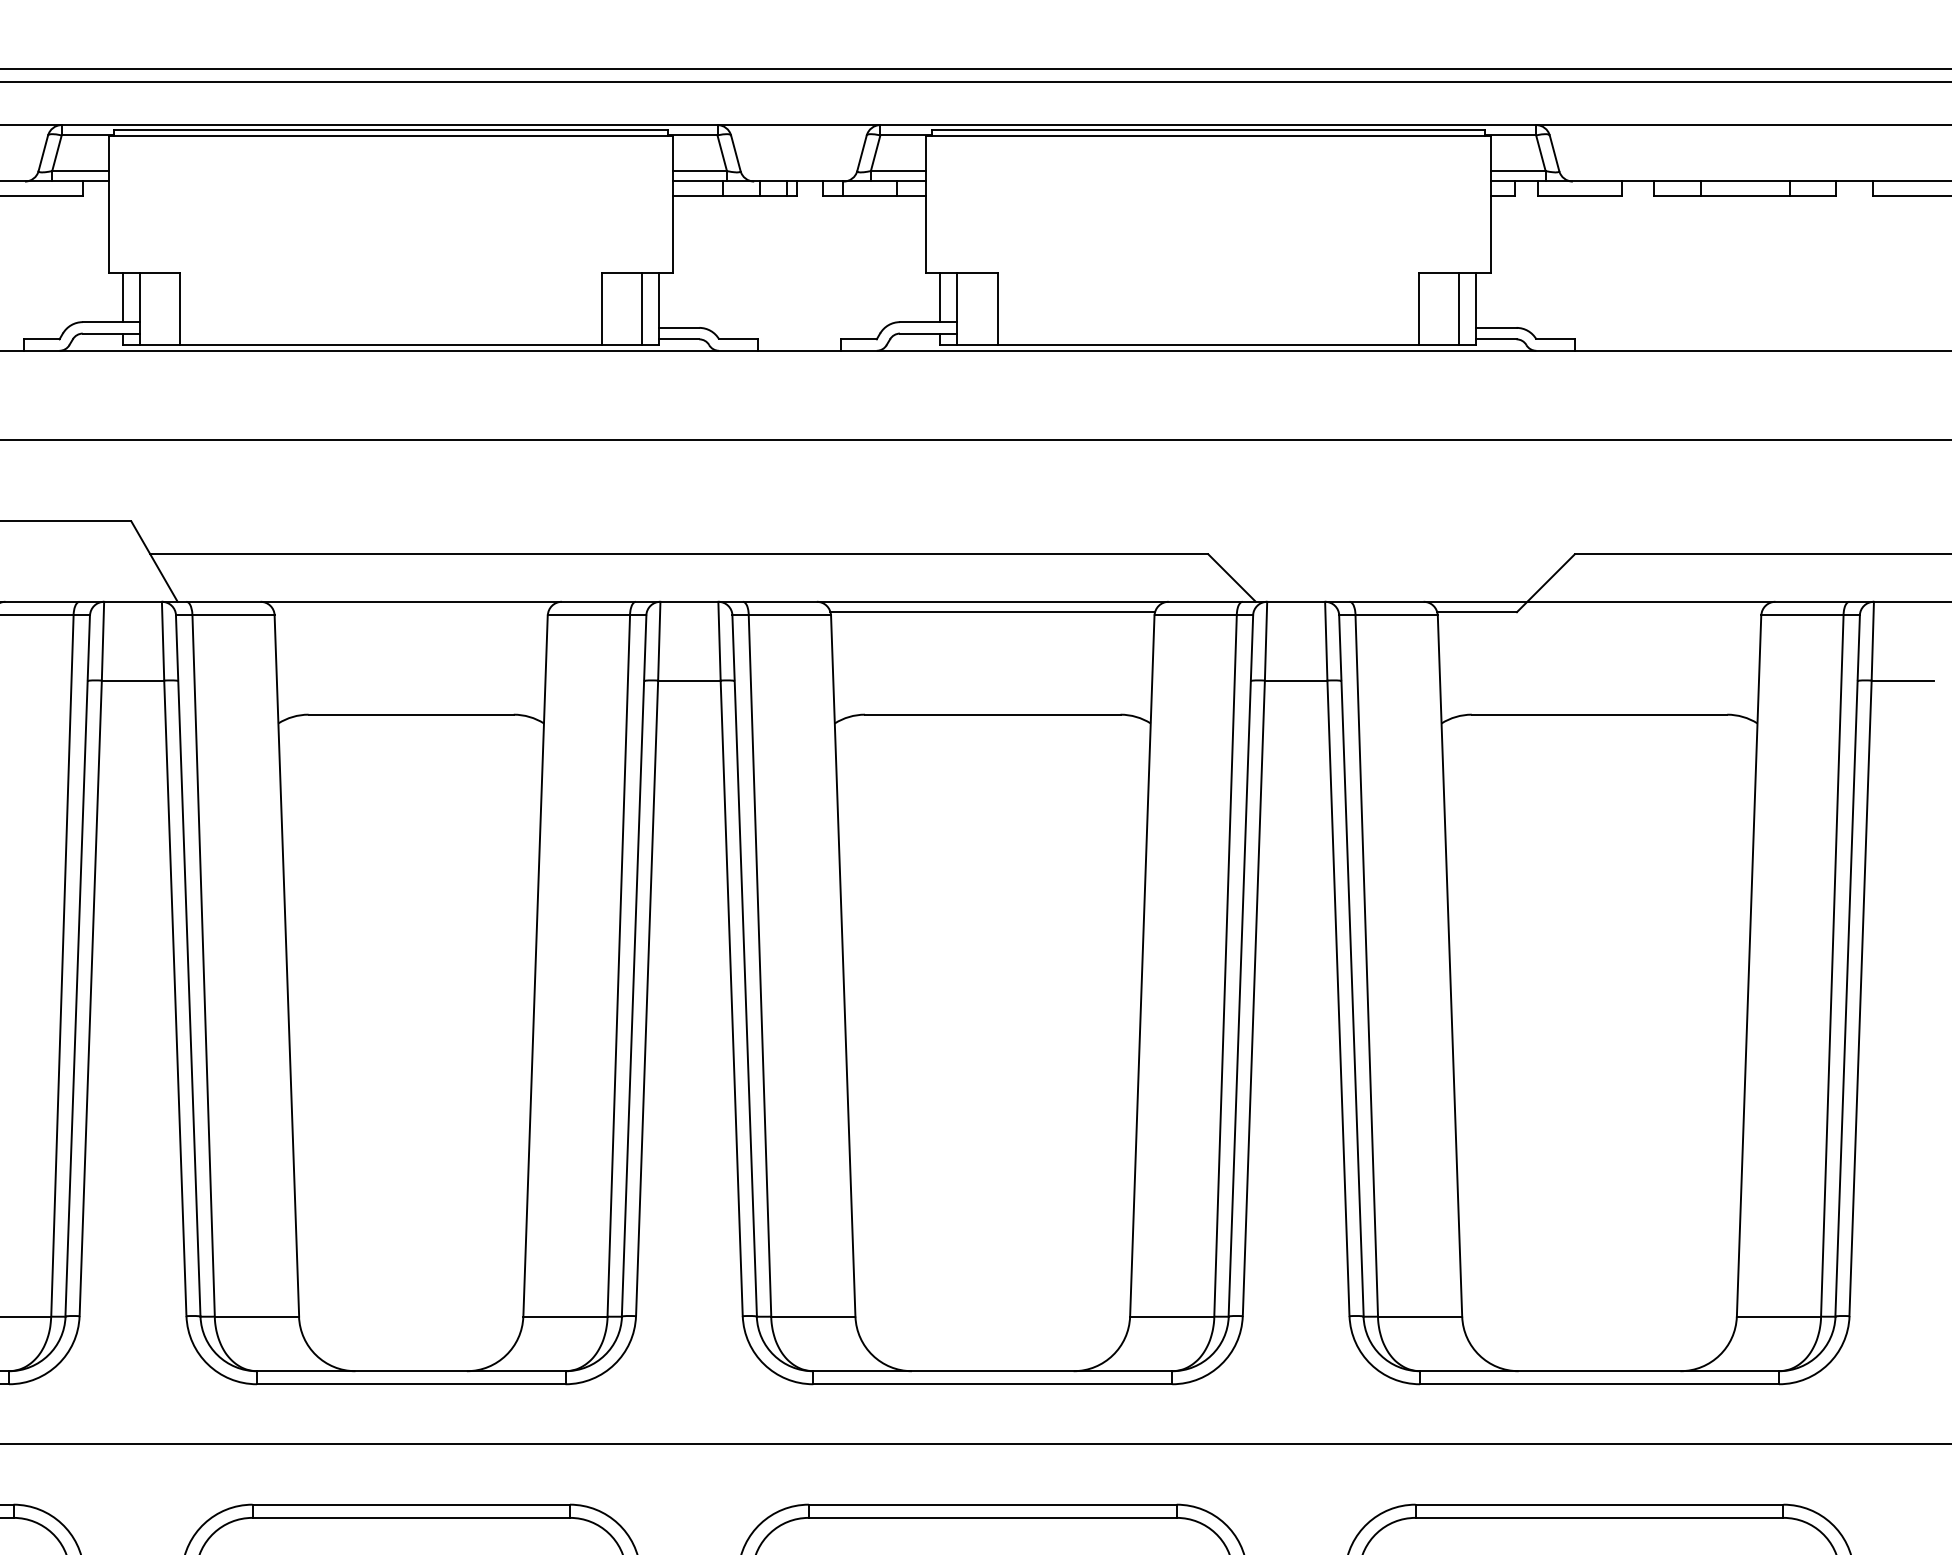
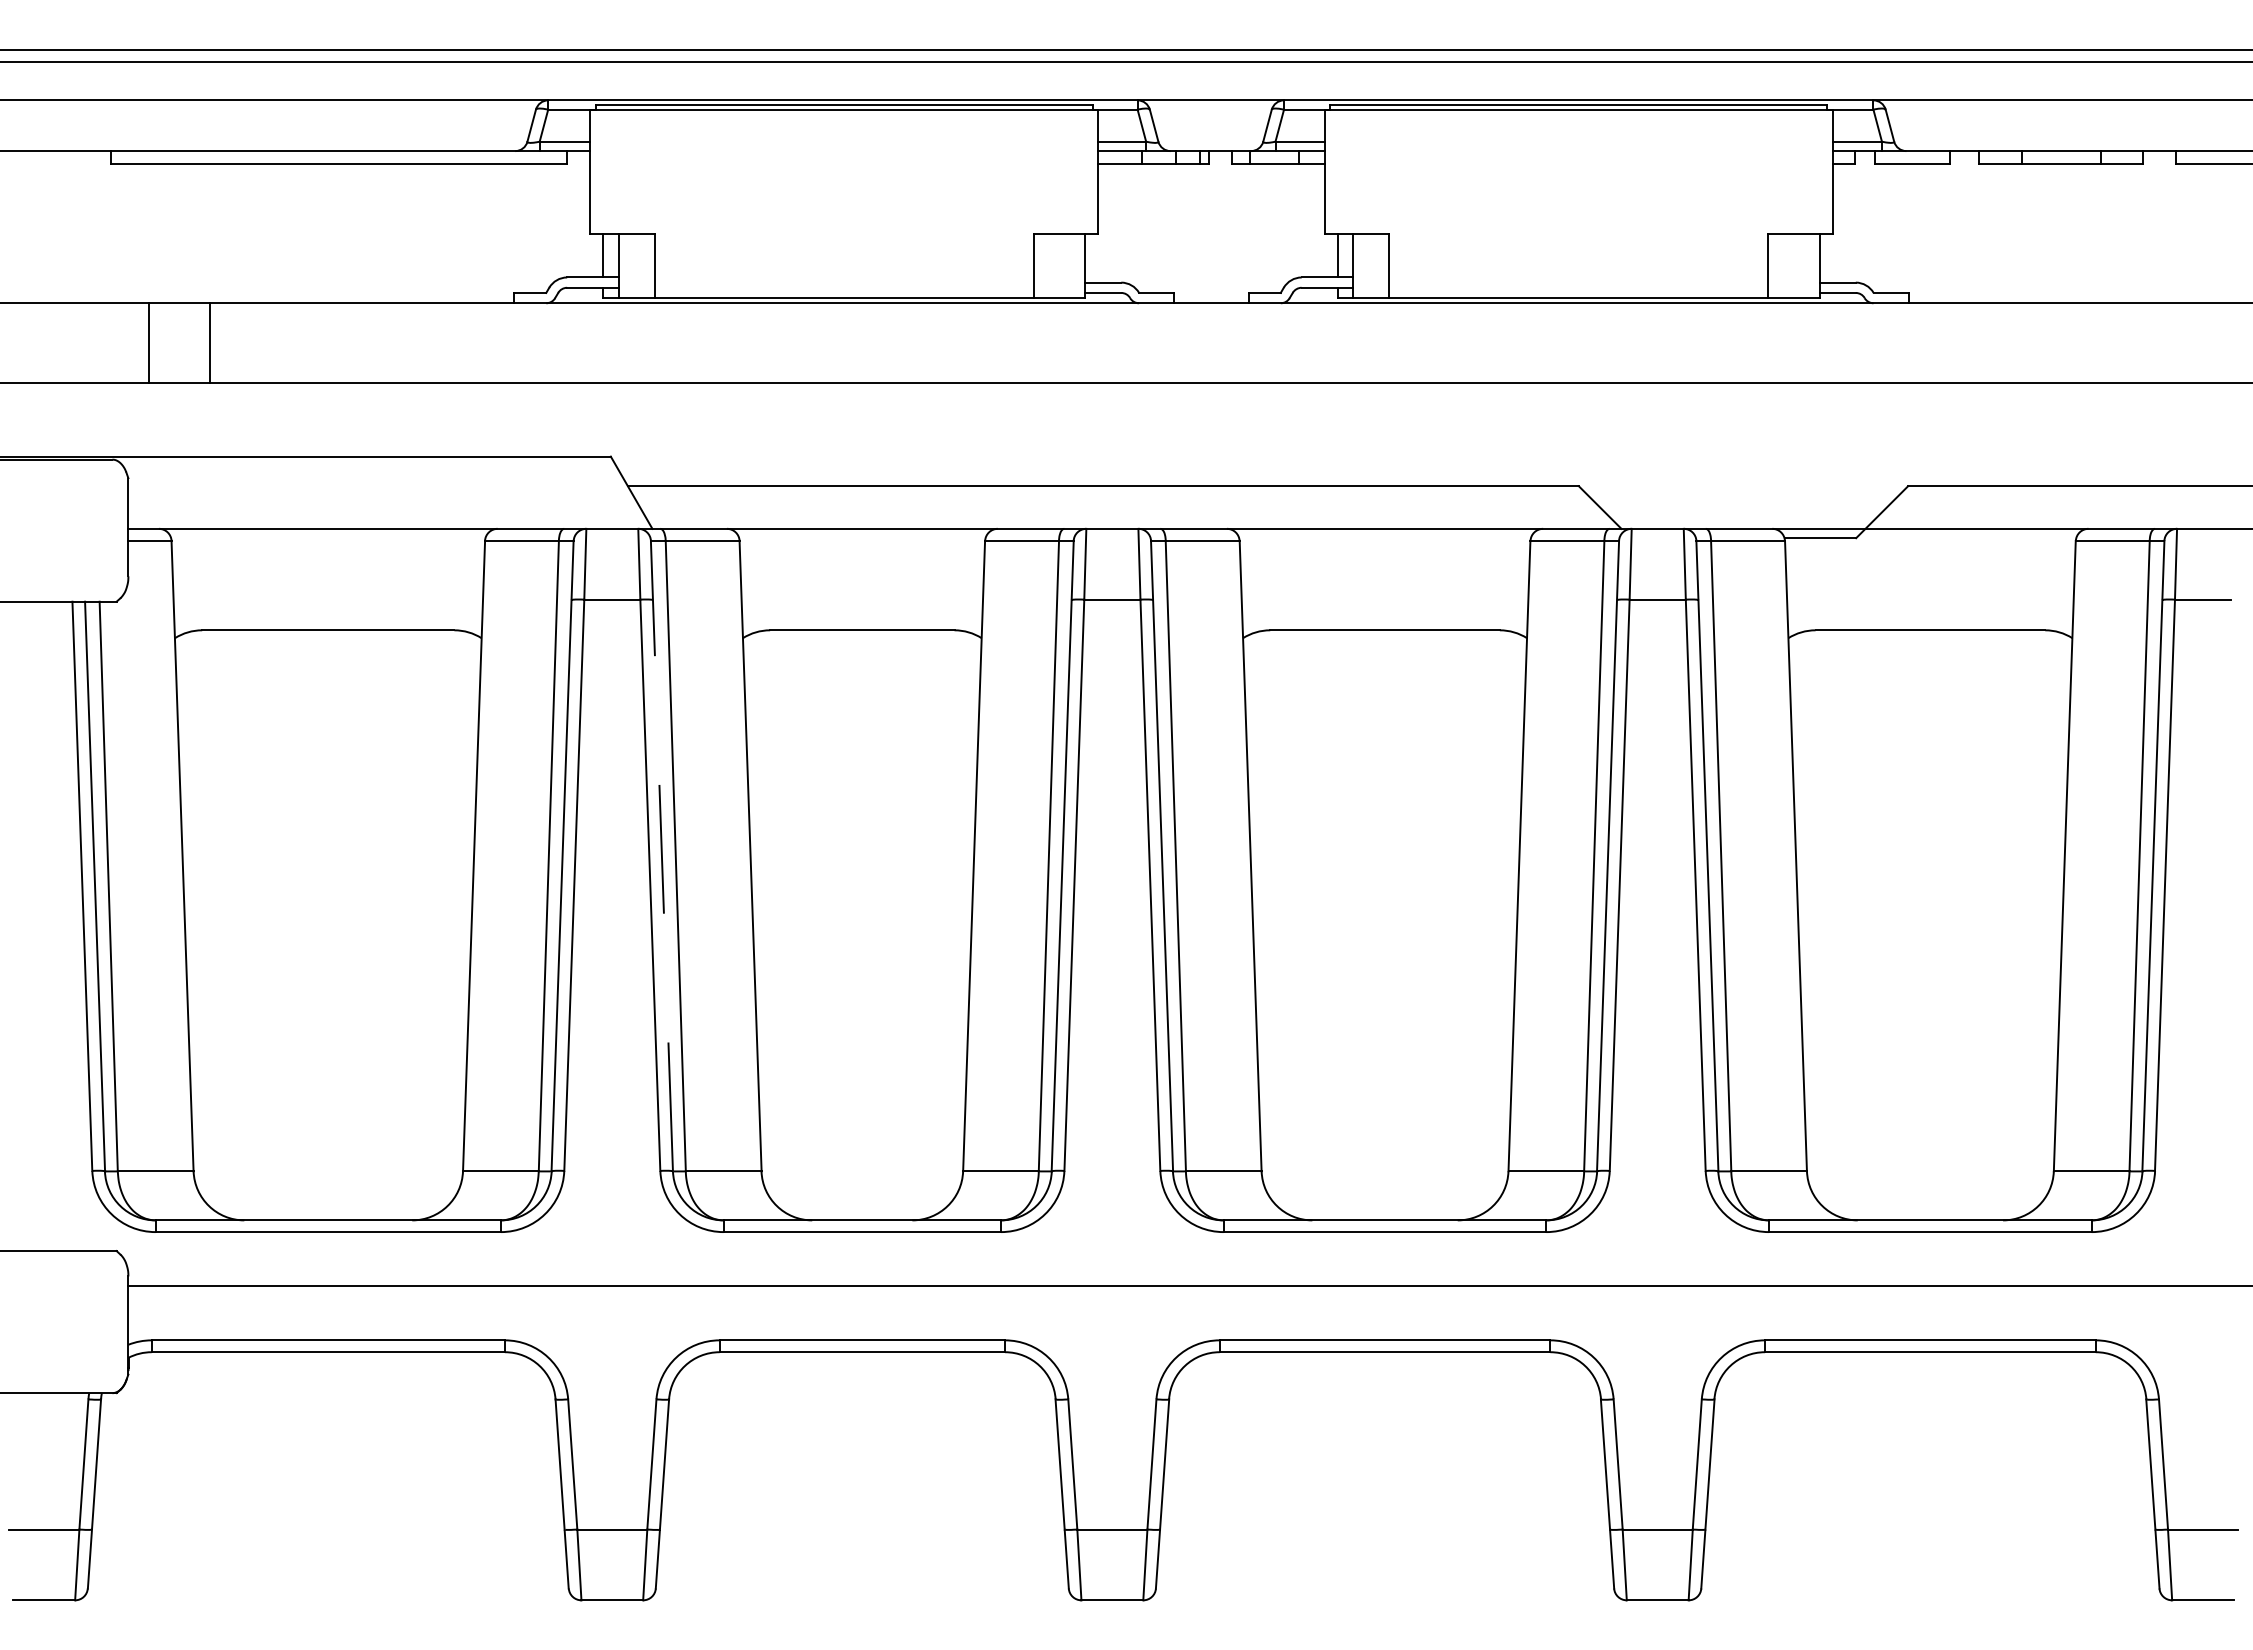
line: (641, 308) -> (1069, 265), removed
line: (1459, 308) -> (1804, 265), removed
line: (992, 612) -> (1384, 538), removed
line: (187, 965) -> (661, 855), solid -> dashed

